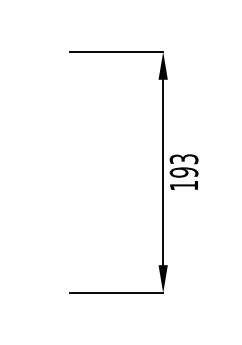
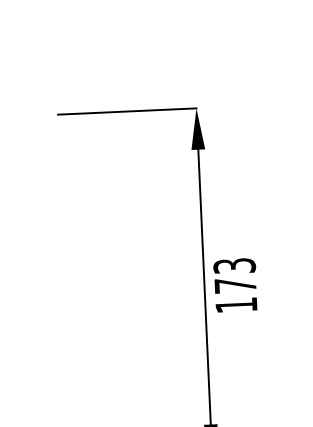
text: (183, 172) -> (234, 285), 193 -> 173

